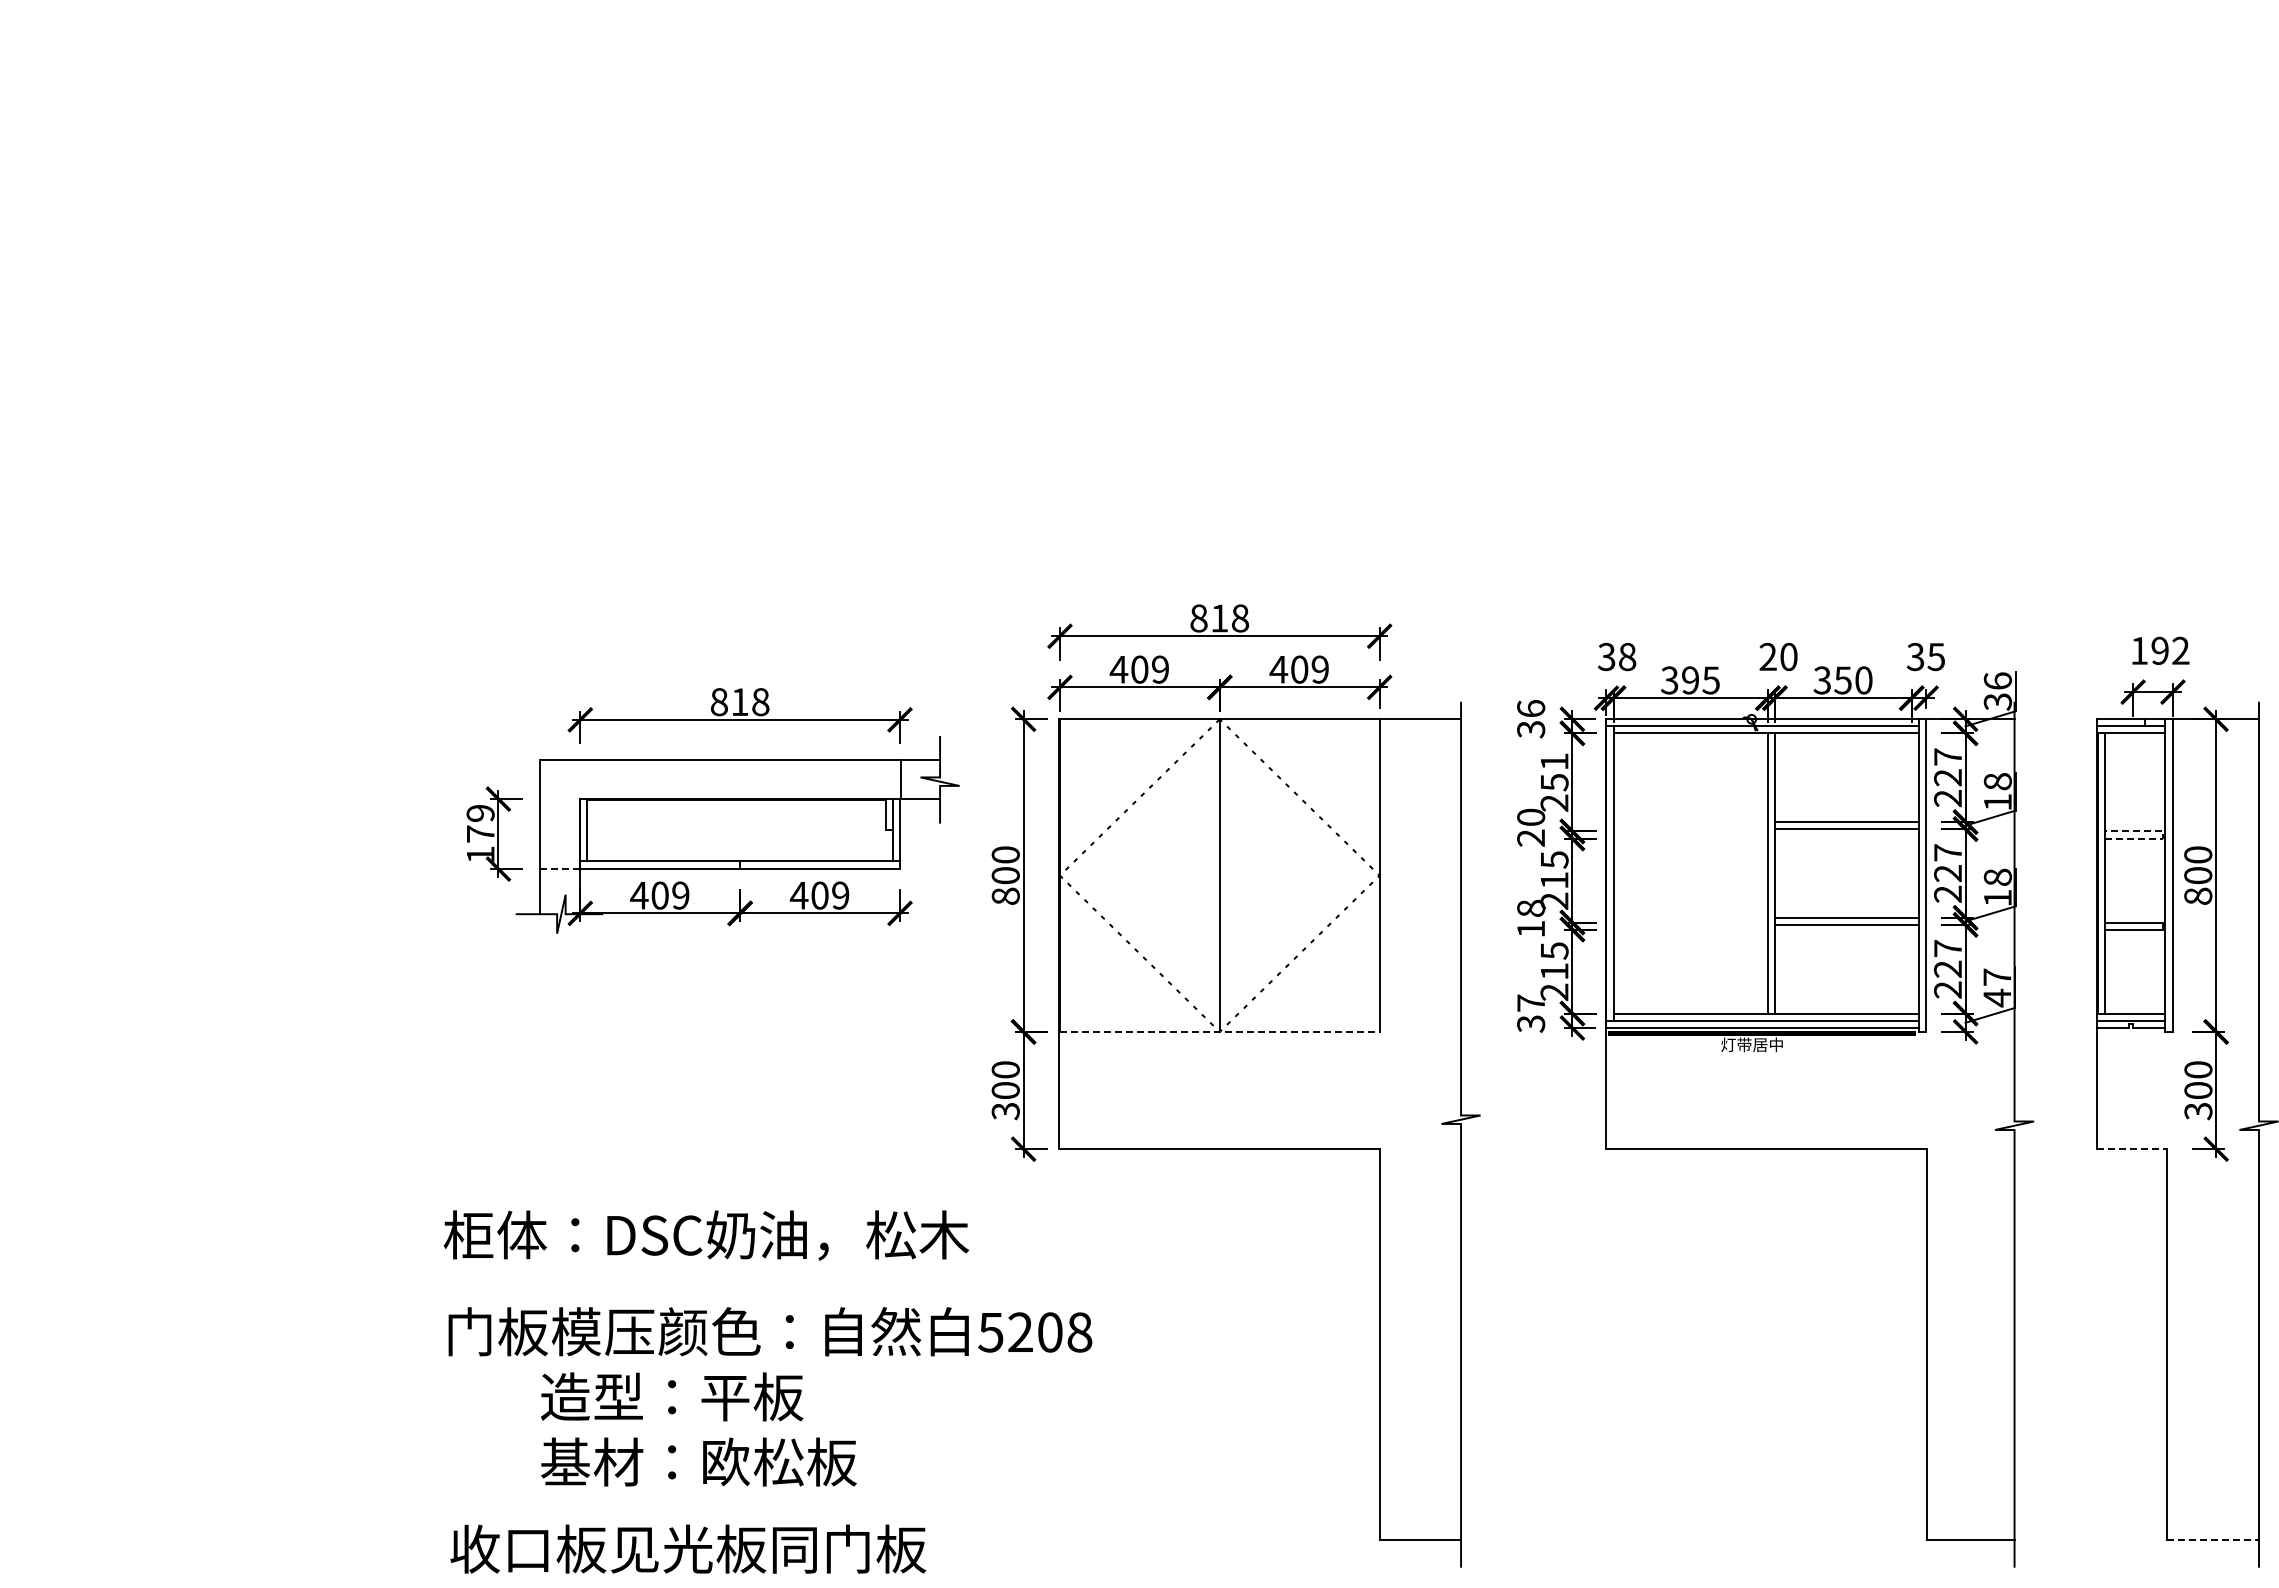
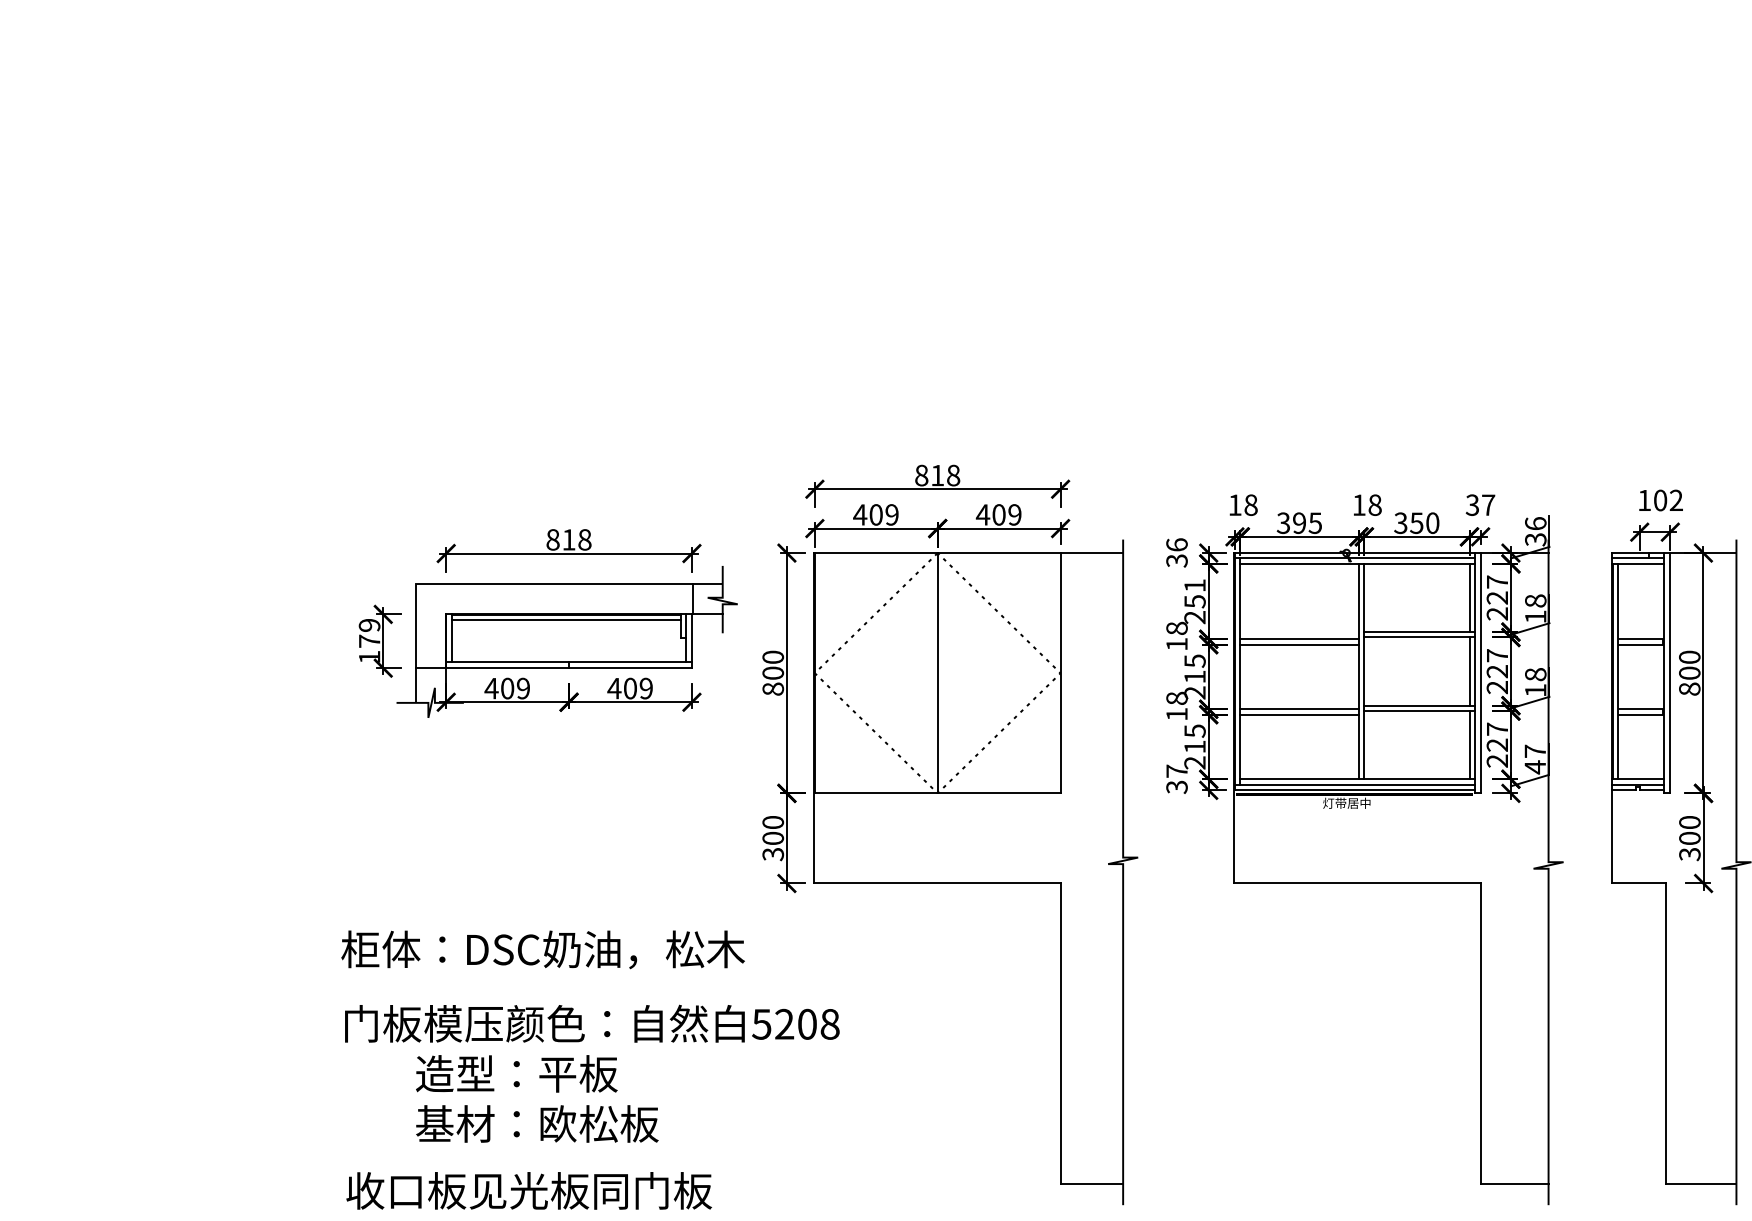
text: (2159, 650) -> (1659, 500), 192 -> 102
text: (1606, 656) -> (1234, 504), 38 -> 18
text: (1778, 656) -> (1367, 504), 20 -> 18
text: (1936, 657) -> (1488, 505), 35 -> 37
line: (1911, 777) -> (1469, 597), added
line: (736, 806) -> (566, 620), added
text: (1531, 827) -> (1177, 636), 20 -> 18
line: (1690, 831) -> (1299, 639), added
line: (2162, 834) -> (1662, 641), dashed -> solid
line: (1690, 838) -> (1299, 644), added
line: (560, 869) -> (430, 668), dashed -> solid
line: (1911, 873) -> (1469, 671), added
line: (1690, 922) -> (1299, 709), added
line: (1690, 929) -> (1299, 714), added
line: (1911, 968) -> (1469, 744), added
line: (1219, 1031) -> (937, 793), dashed -> solid
line: (2132, 1149) -> (1639, 883), dashed -> solid
line: (2213, 1539) -> (1701, 1183), dashed -> solid

